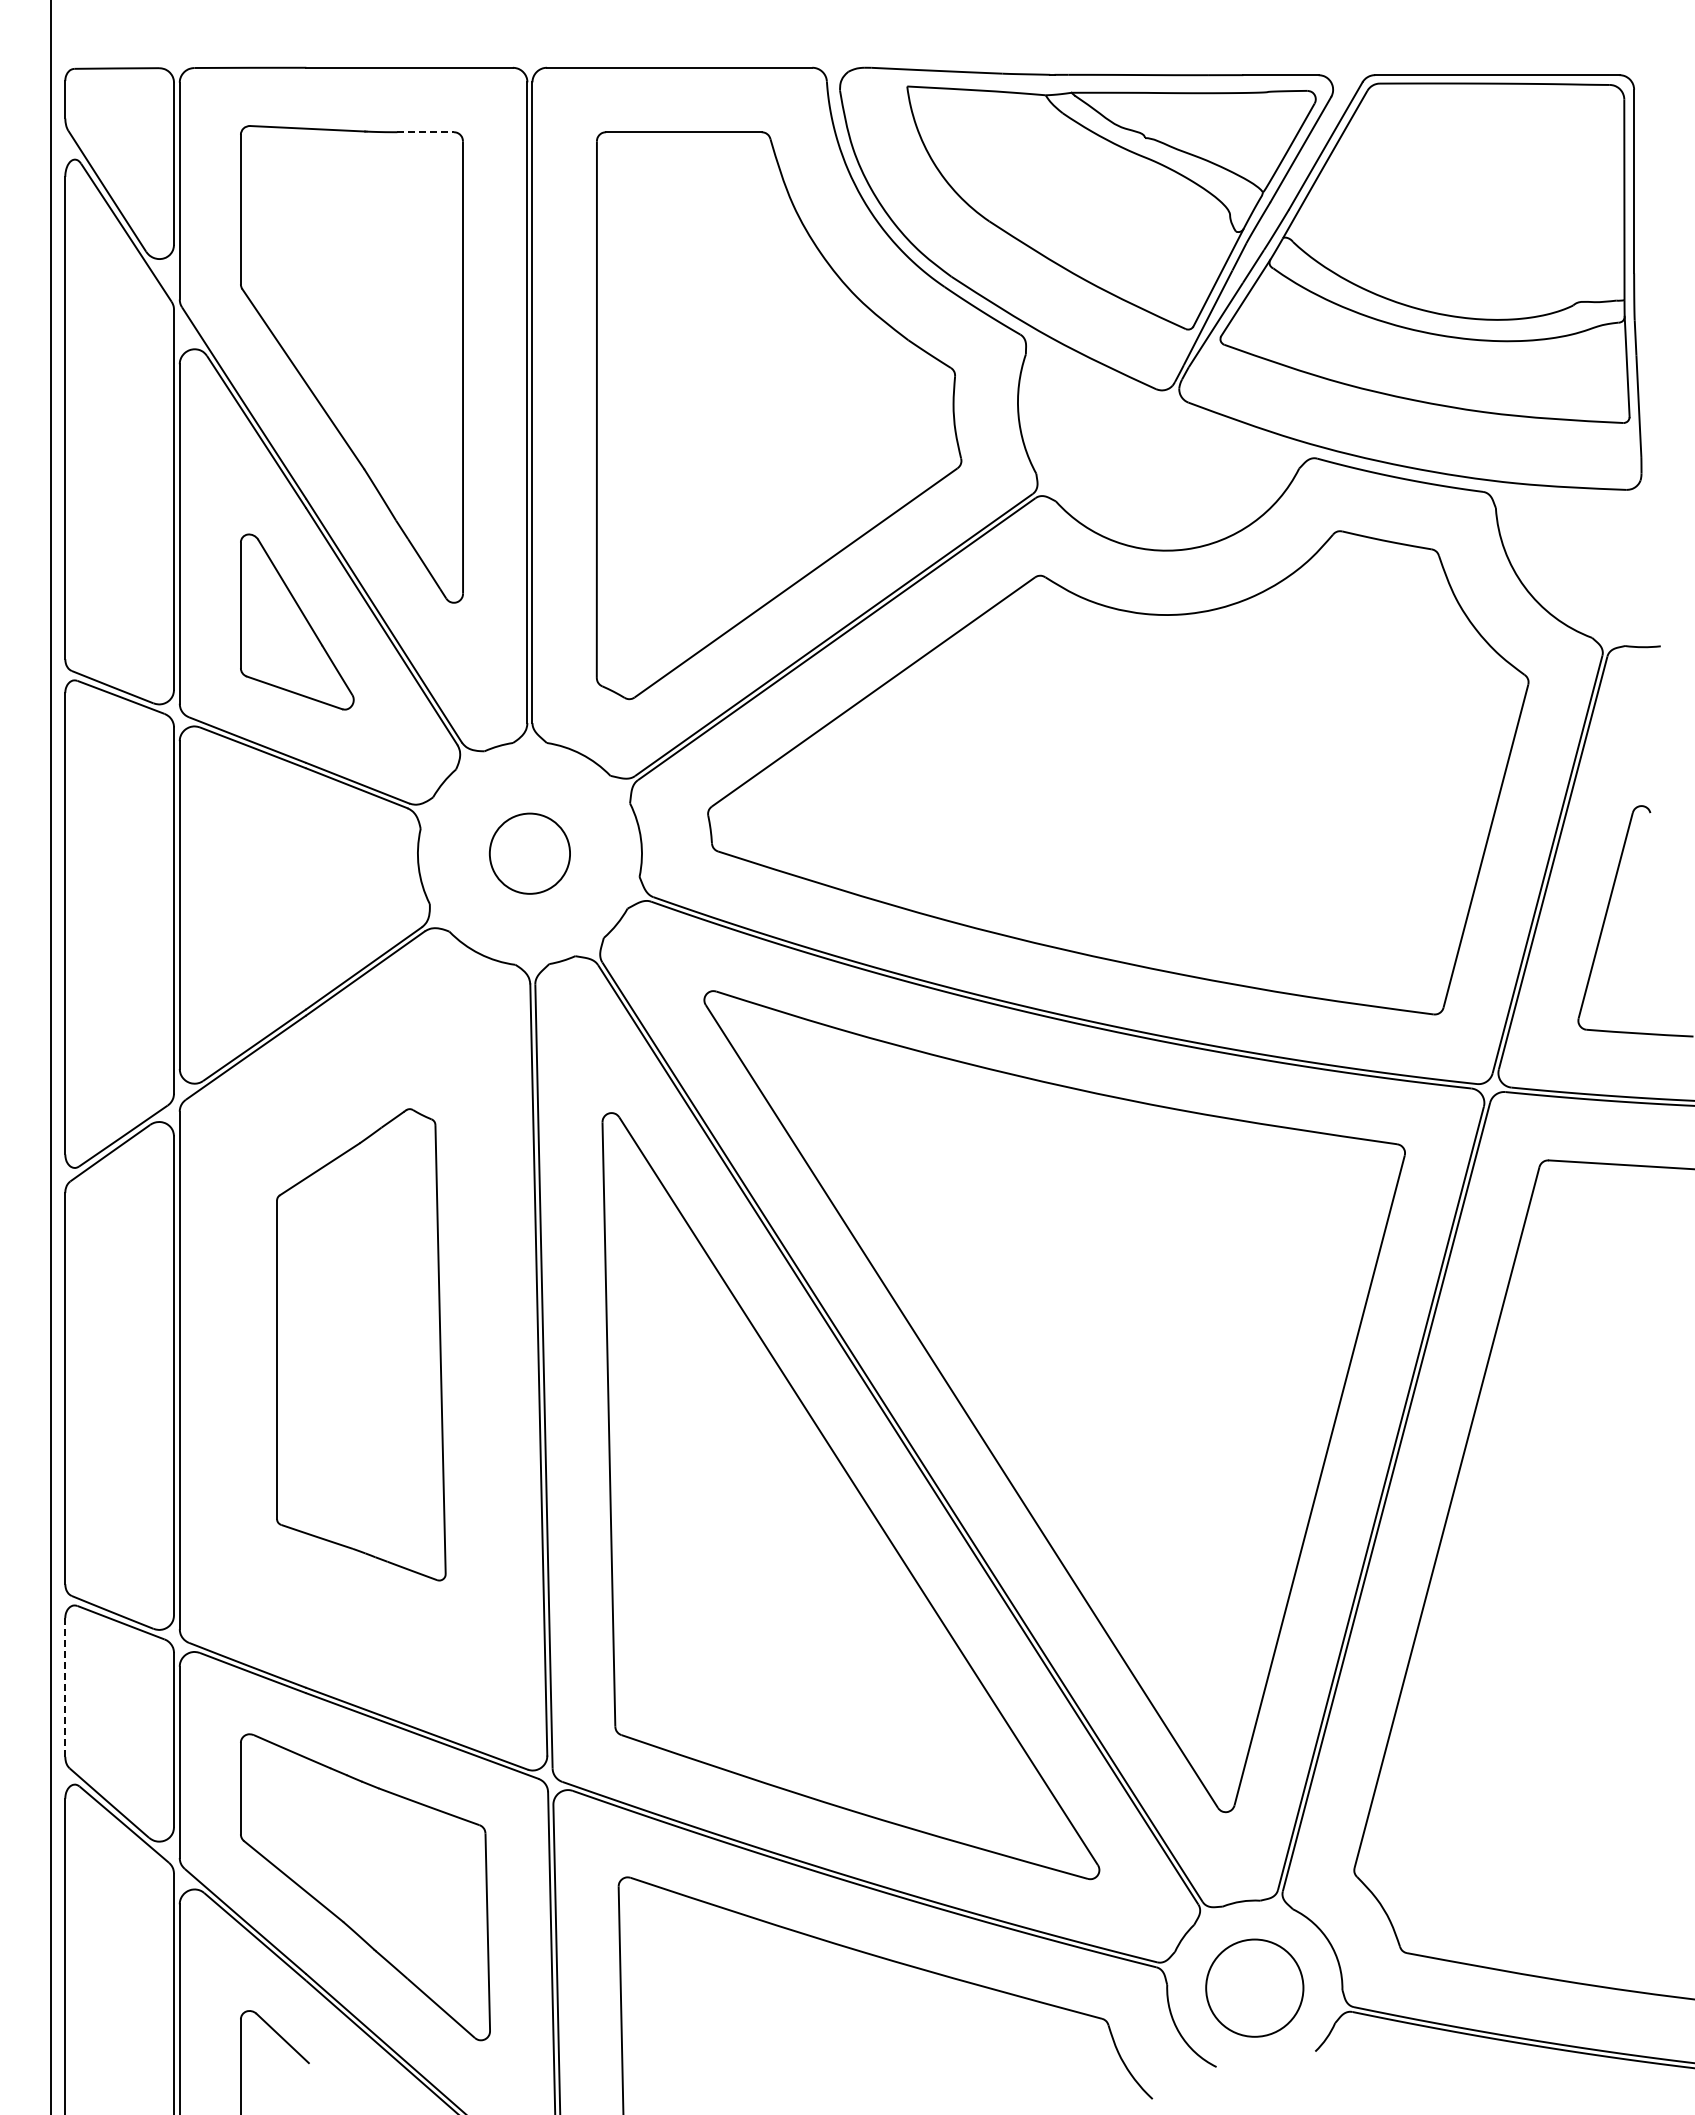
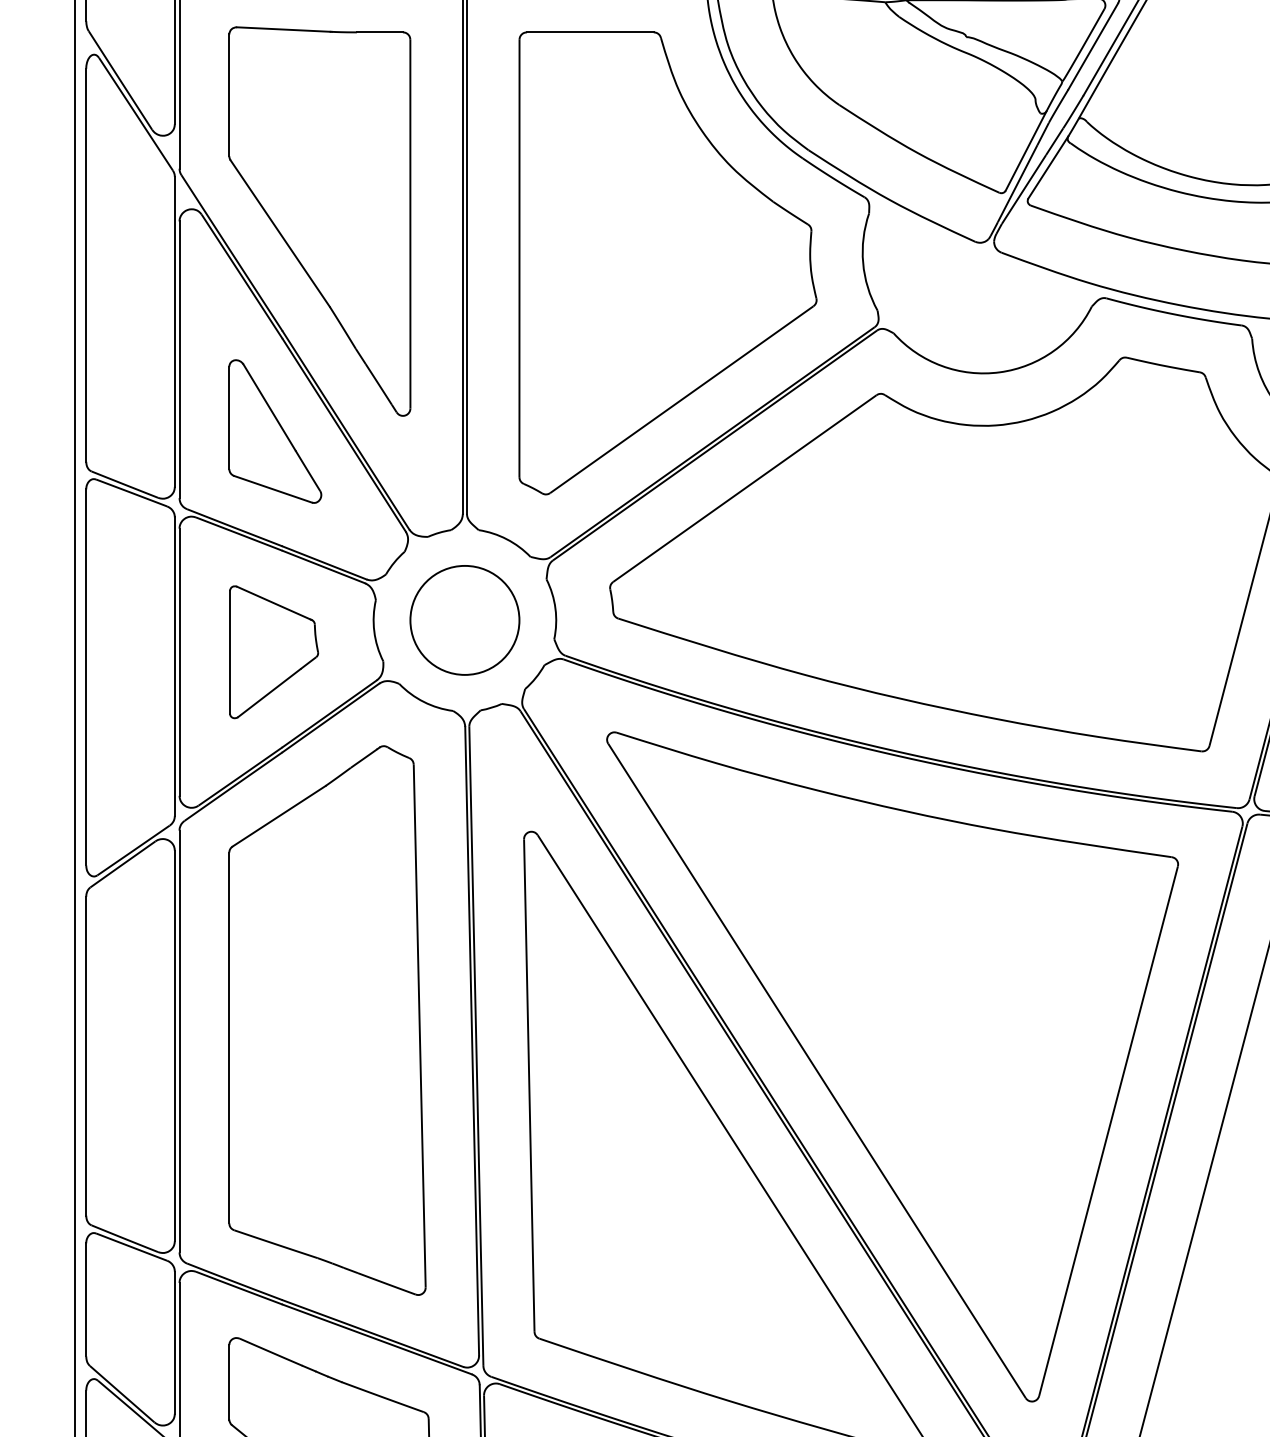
line: (426, 132) -> (380, 32), dashed -> solid
circle: (529, 853) -> (464, 620), size x1.67
part: (295, 892) -> (273, 651), added
part: (361, 1344) -> (327, 1020), size x1.43
line: (65, 1687) -> (86, 1299), dashed -> solid

